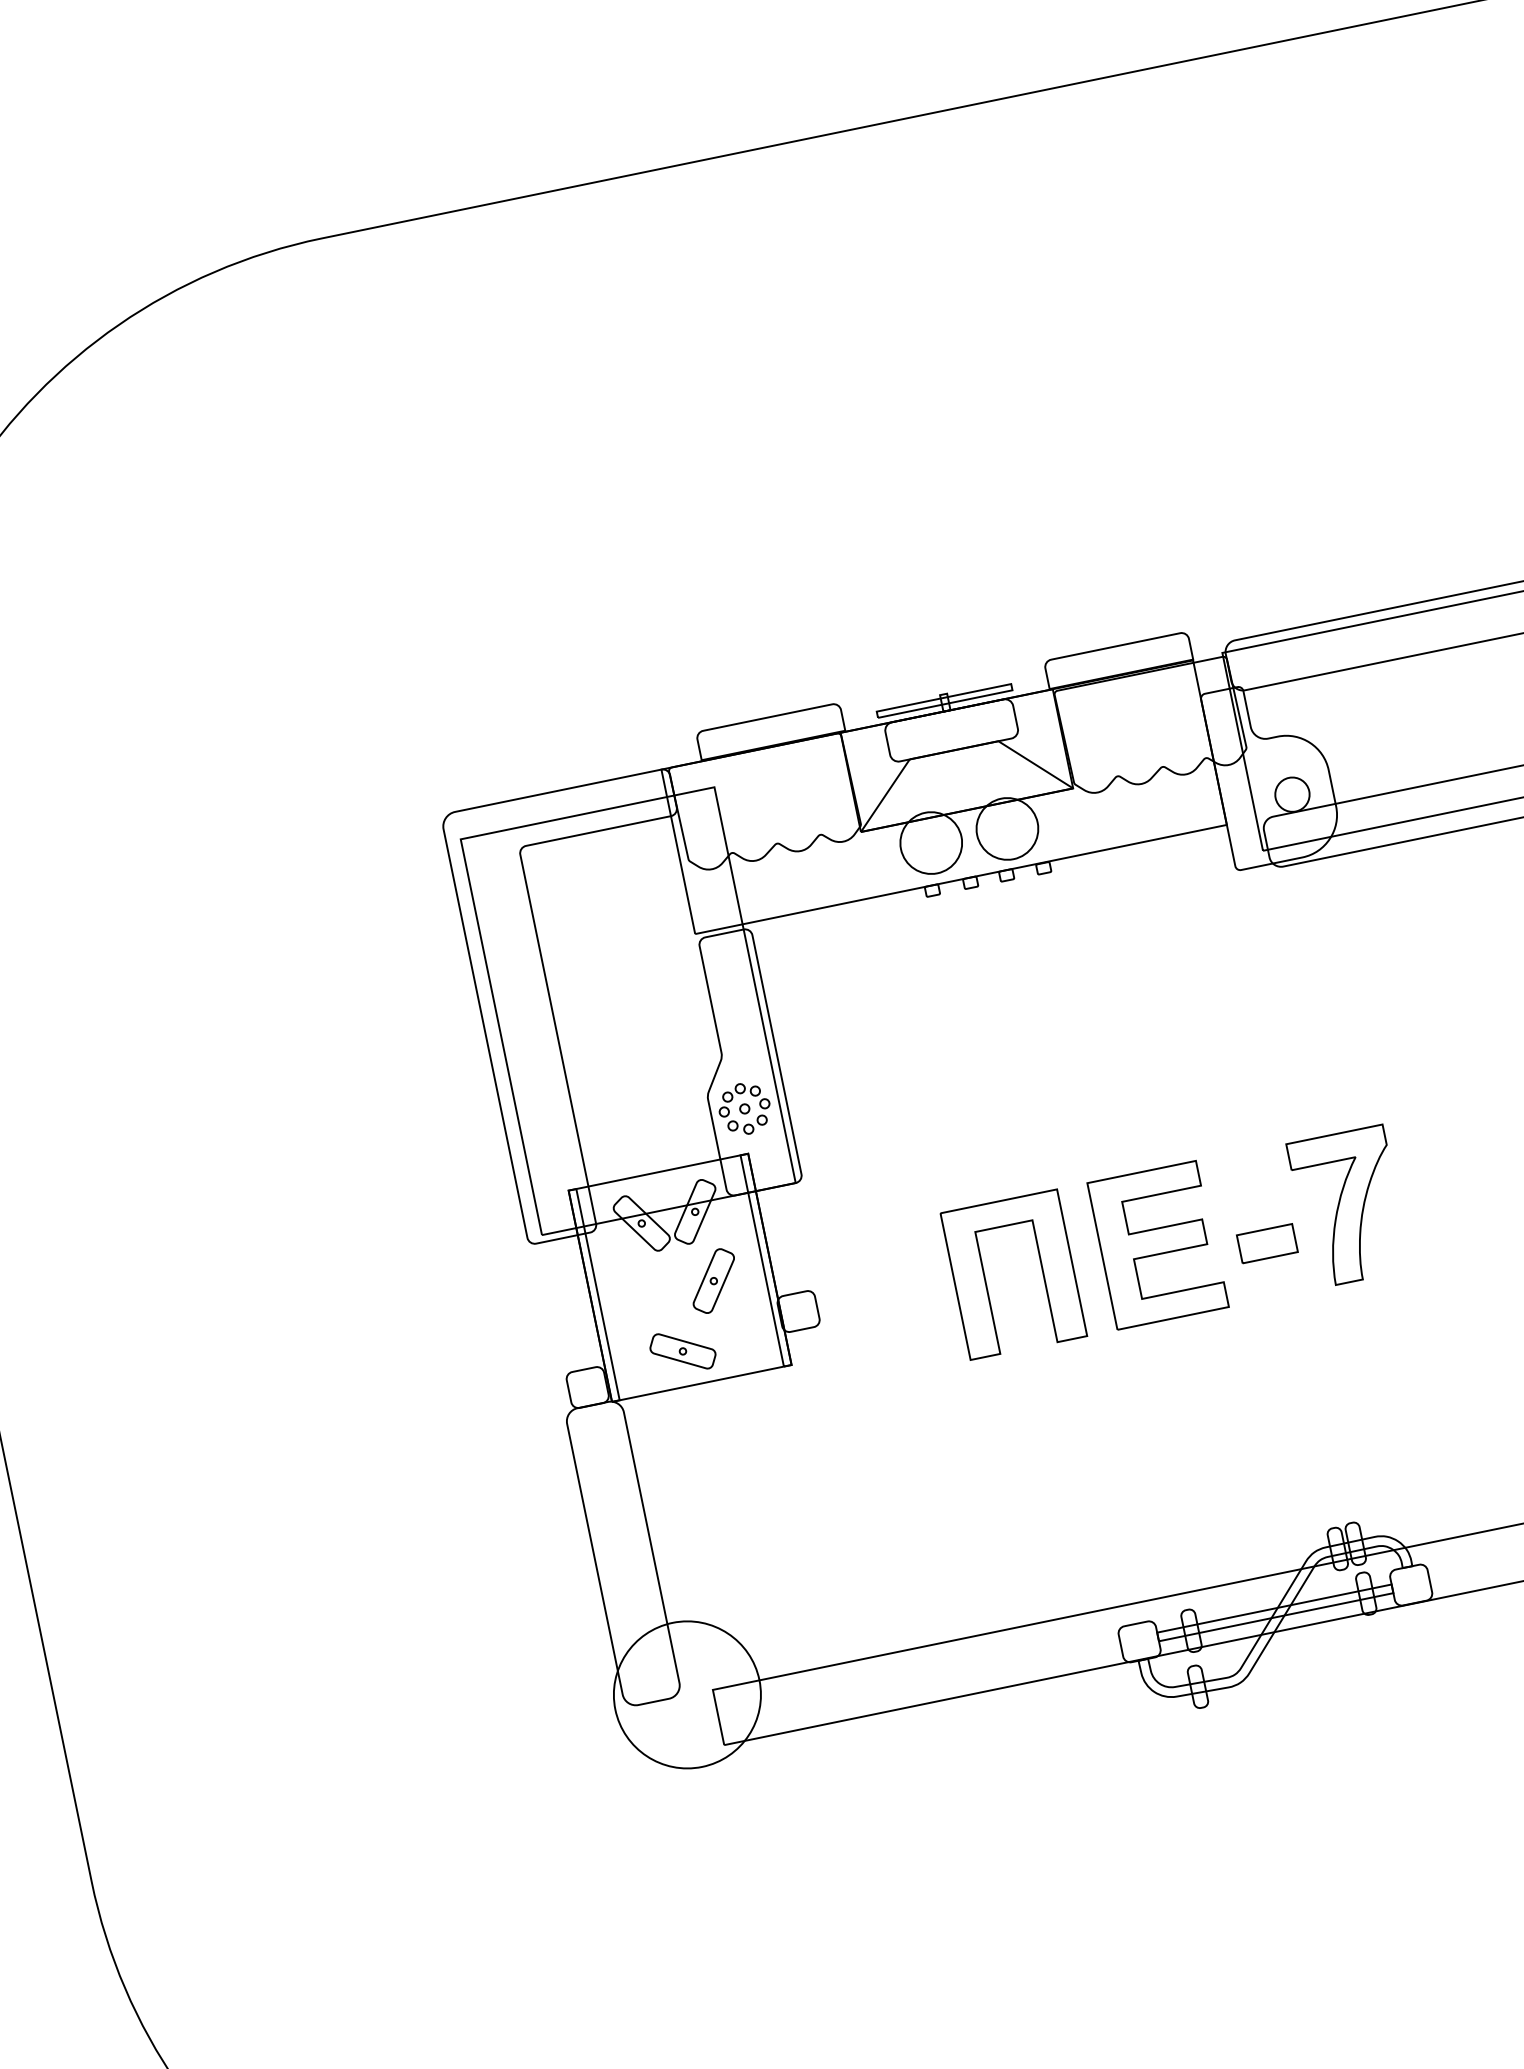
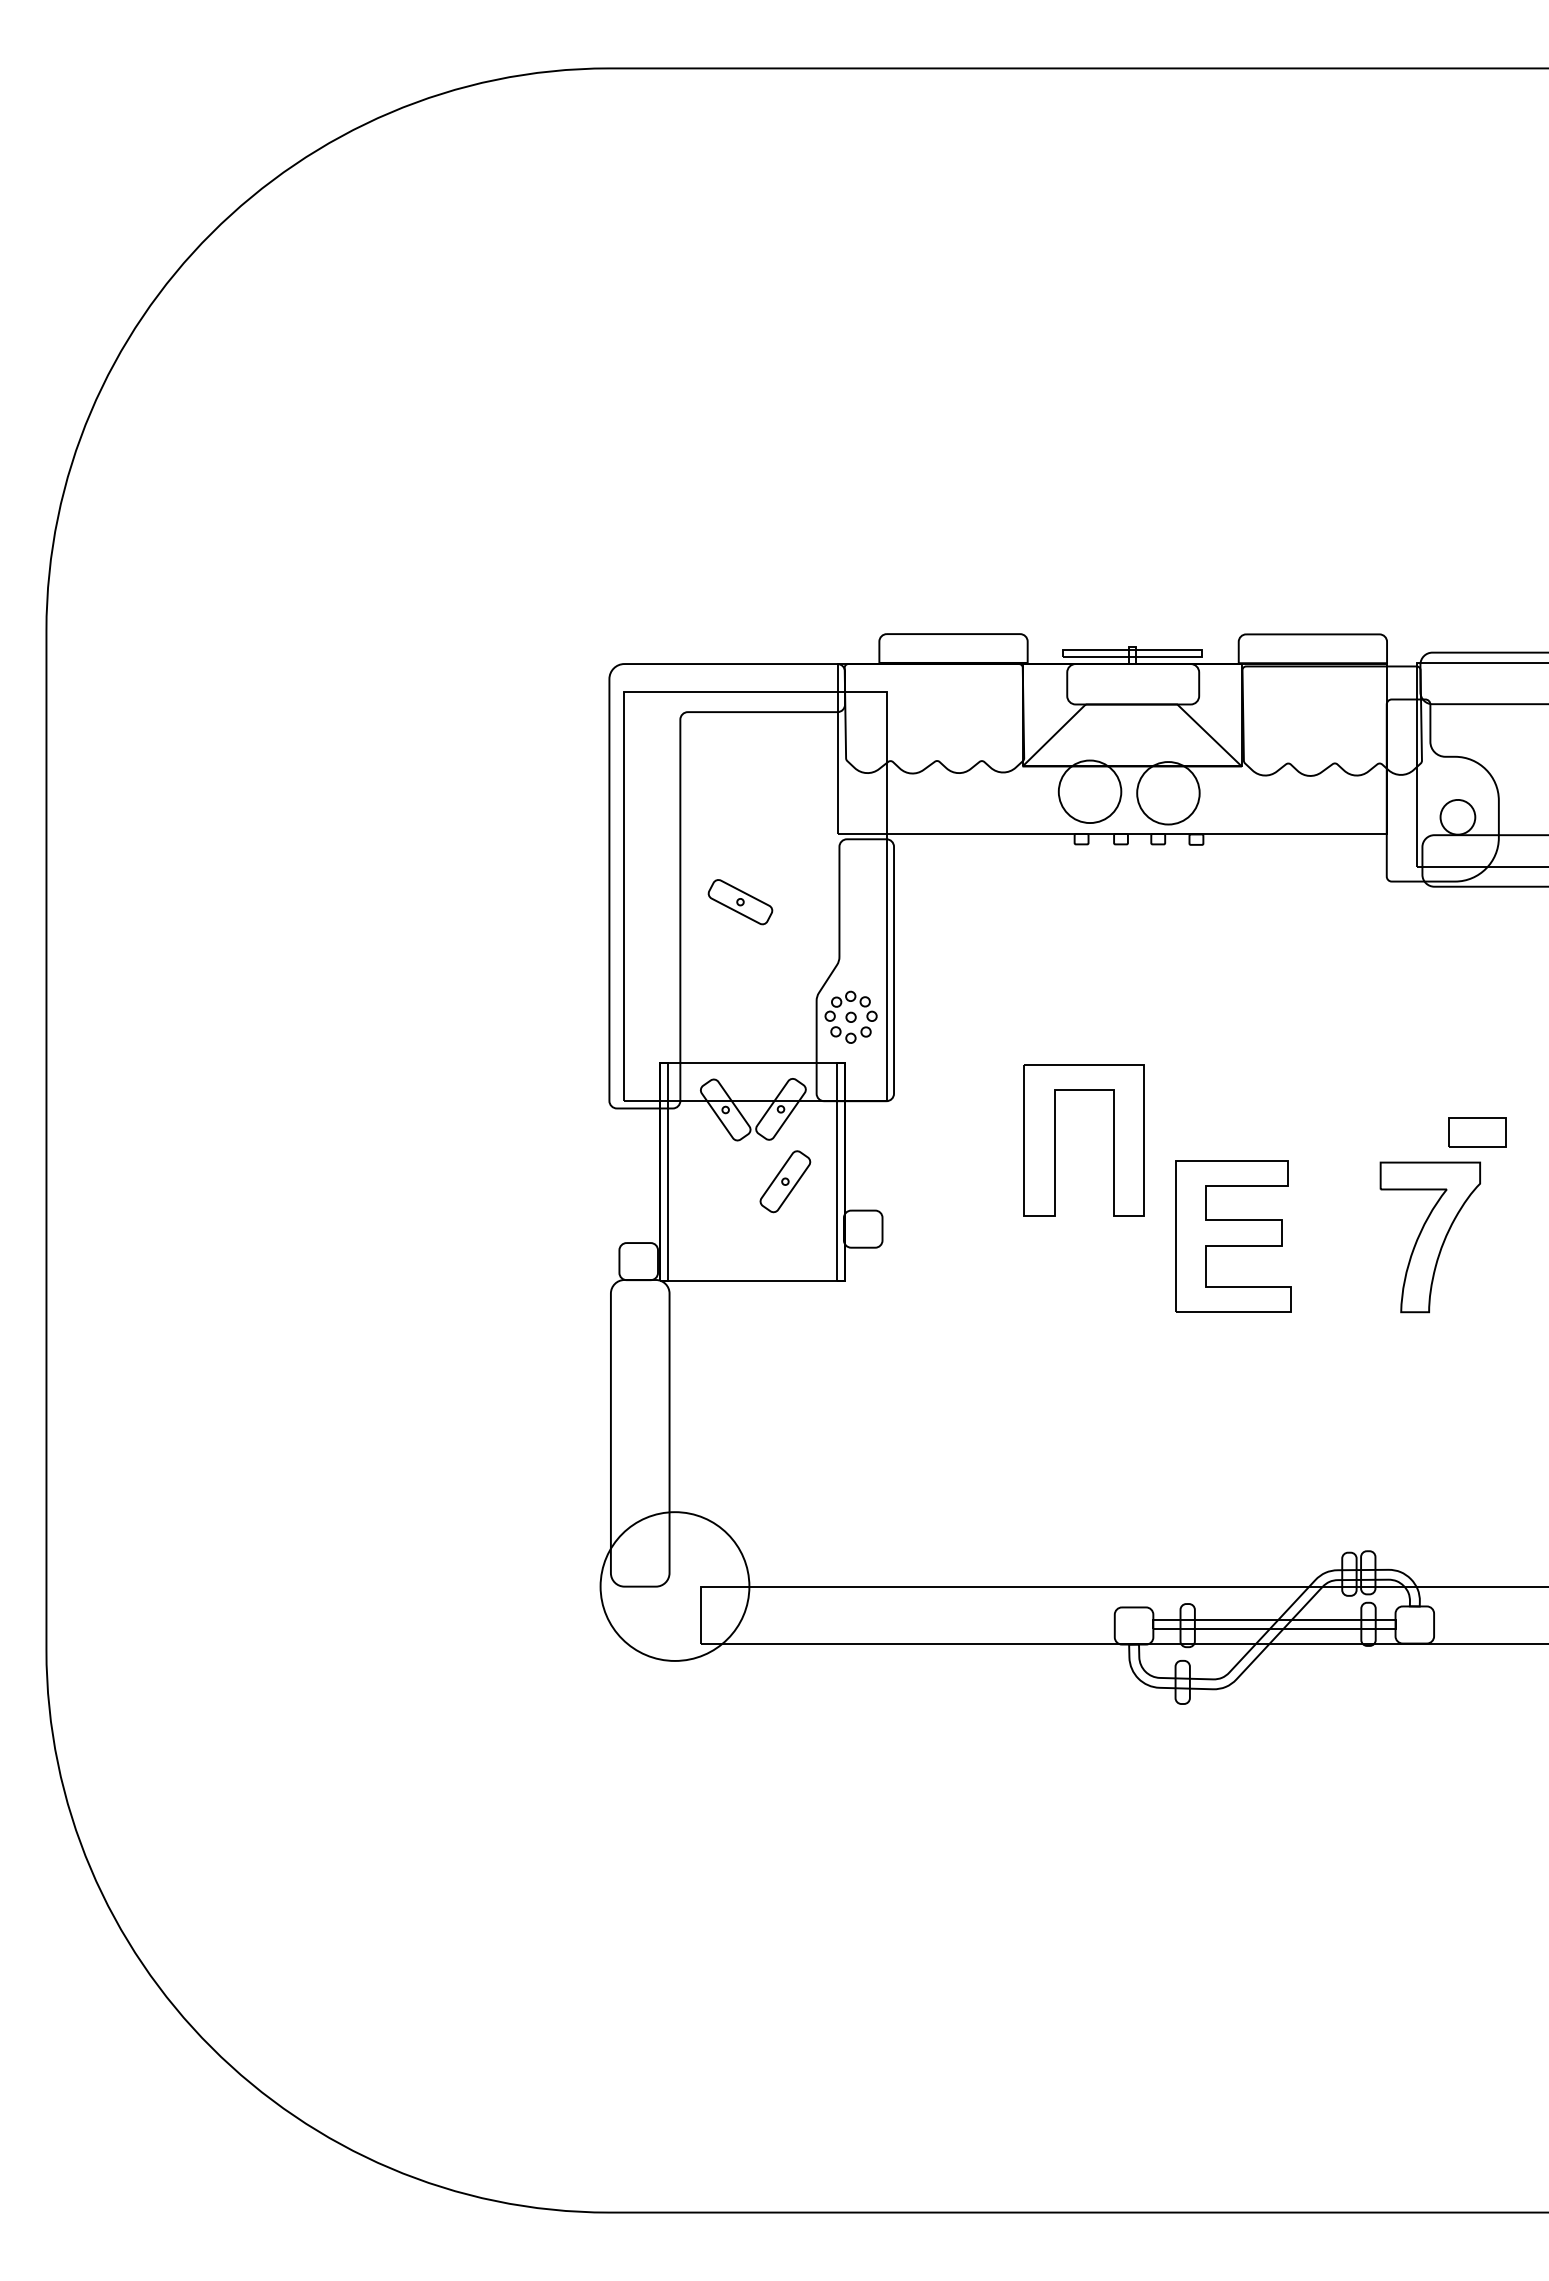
part: (1267, 1243) -> (1477, 1132), moved
part: (986, 1280) -> (1055, 1140), moved
part: (683, 1351) -> (740, 902), moved

